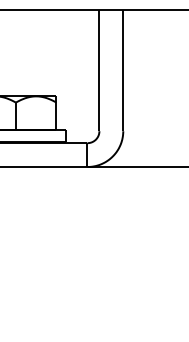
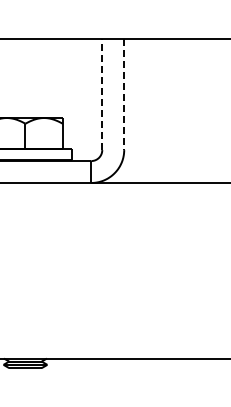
line: (99, 70) -> (102, 94), solid -> dashed
line: (123, 70) -> (124, 94), solid -> dashed

